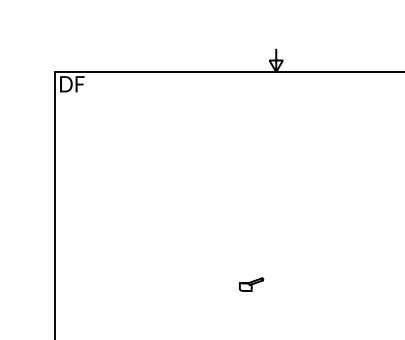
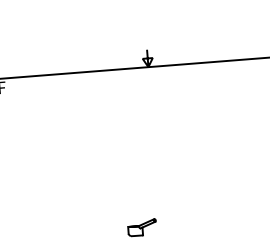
part: (251, 284) -> (142, 227), size x1.6

